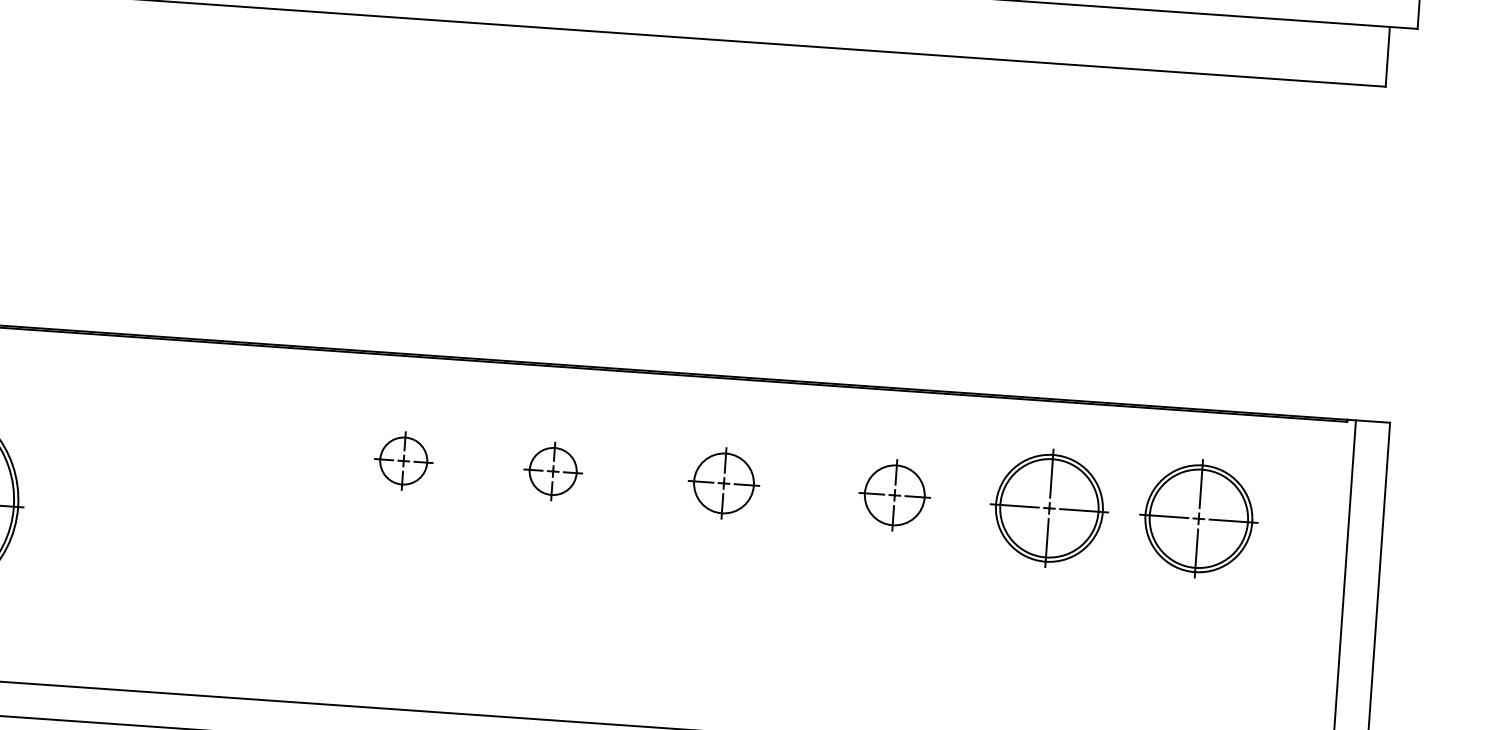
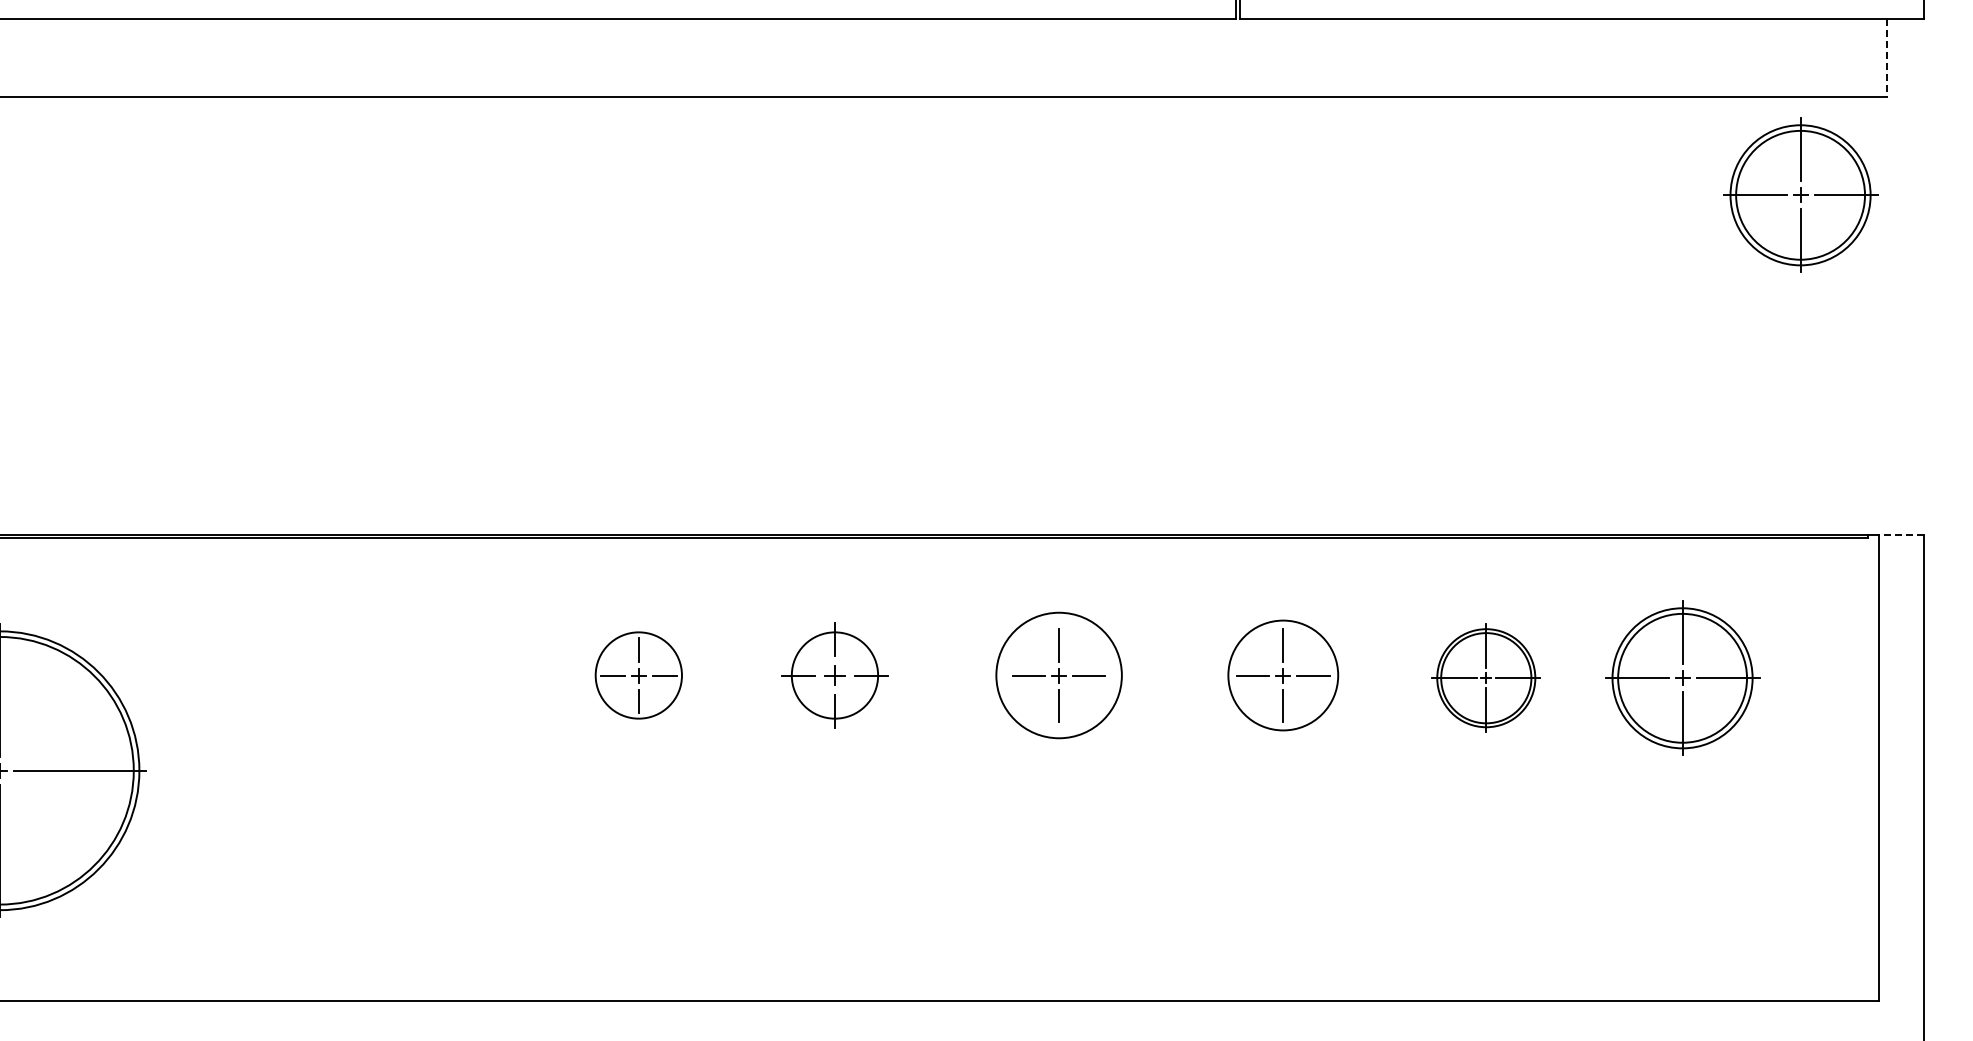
line: (1388, 57) -> (1887, 58), solid -> dashed
part: (1314, 156) -> (1800, 194), added
line: (1372, 421) -> (1900, 535), solid -> dashed
circle: (403, 461) -> (638, 675), size x1.4
part: (552, 471) -> (834, 675), size x1.4
circle: (723, 483) -> (1058, 675), size x1.6
circle: (894, 495) -> (1283, 675), size x1.4
part: (1048, 507) -> (1485, 677), size x0.7

